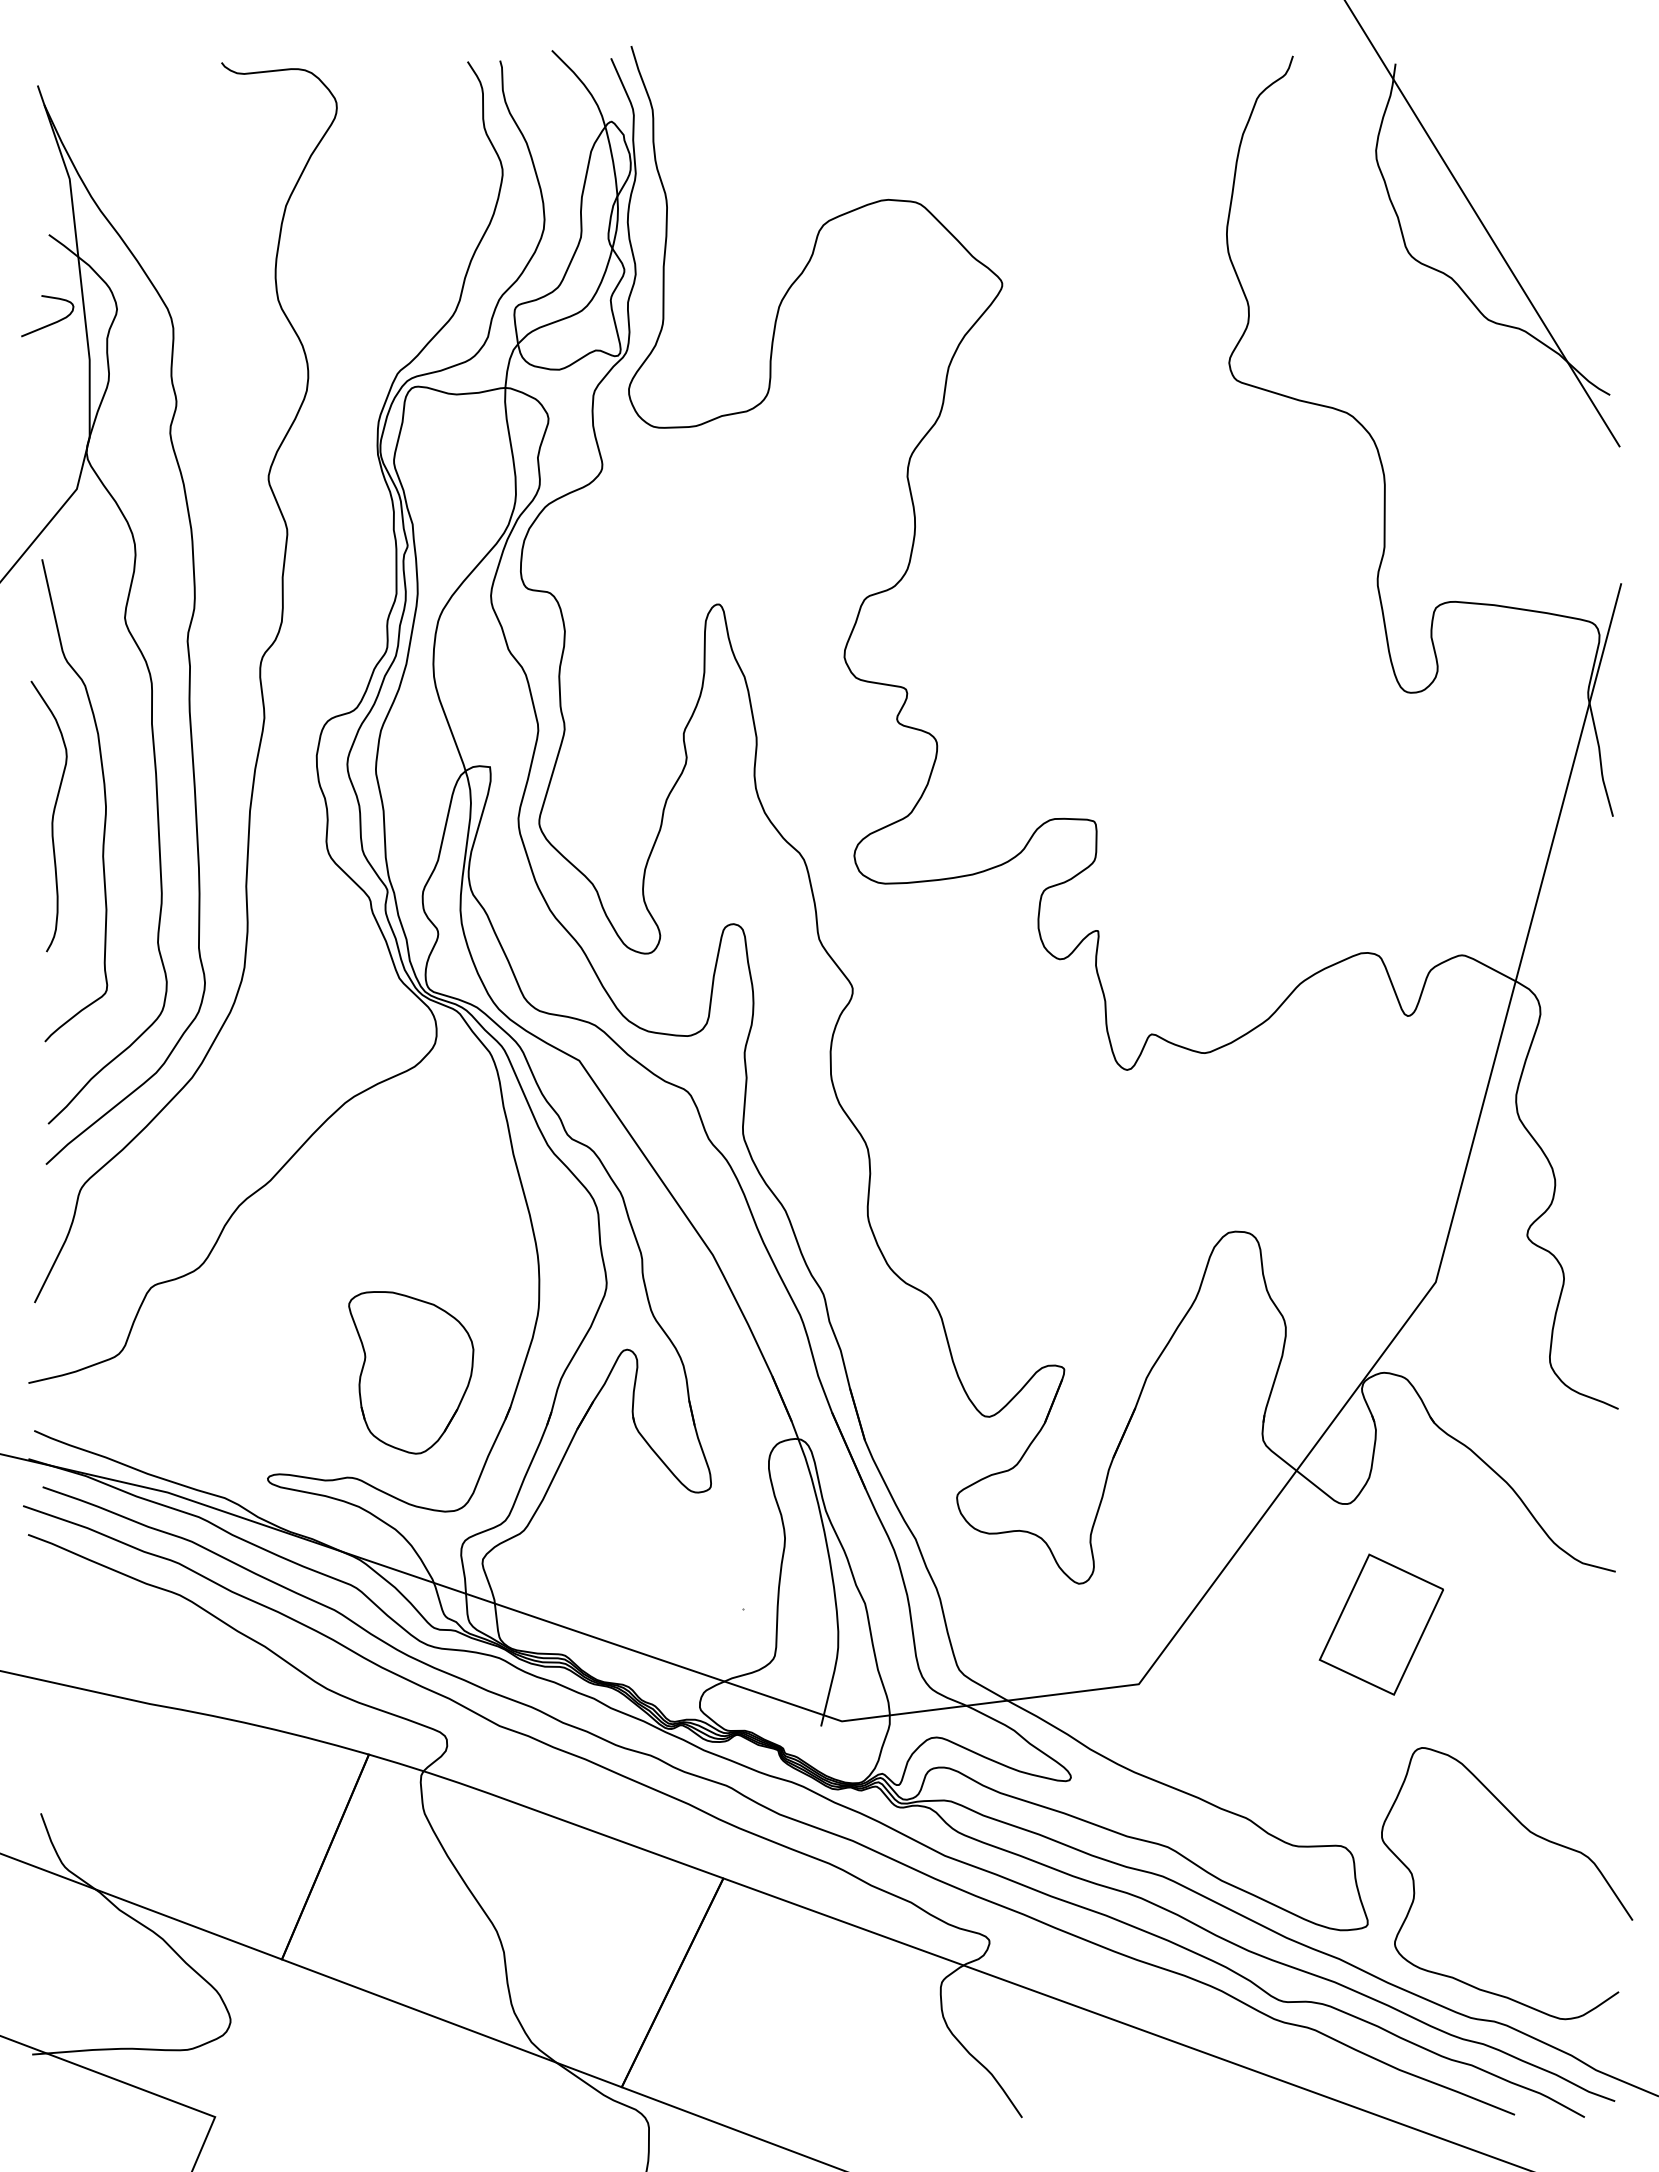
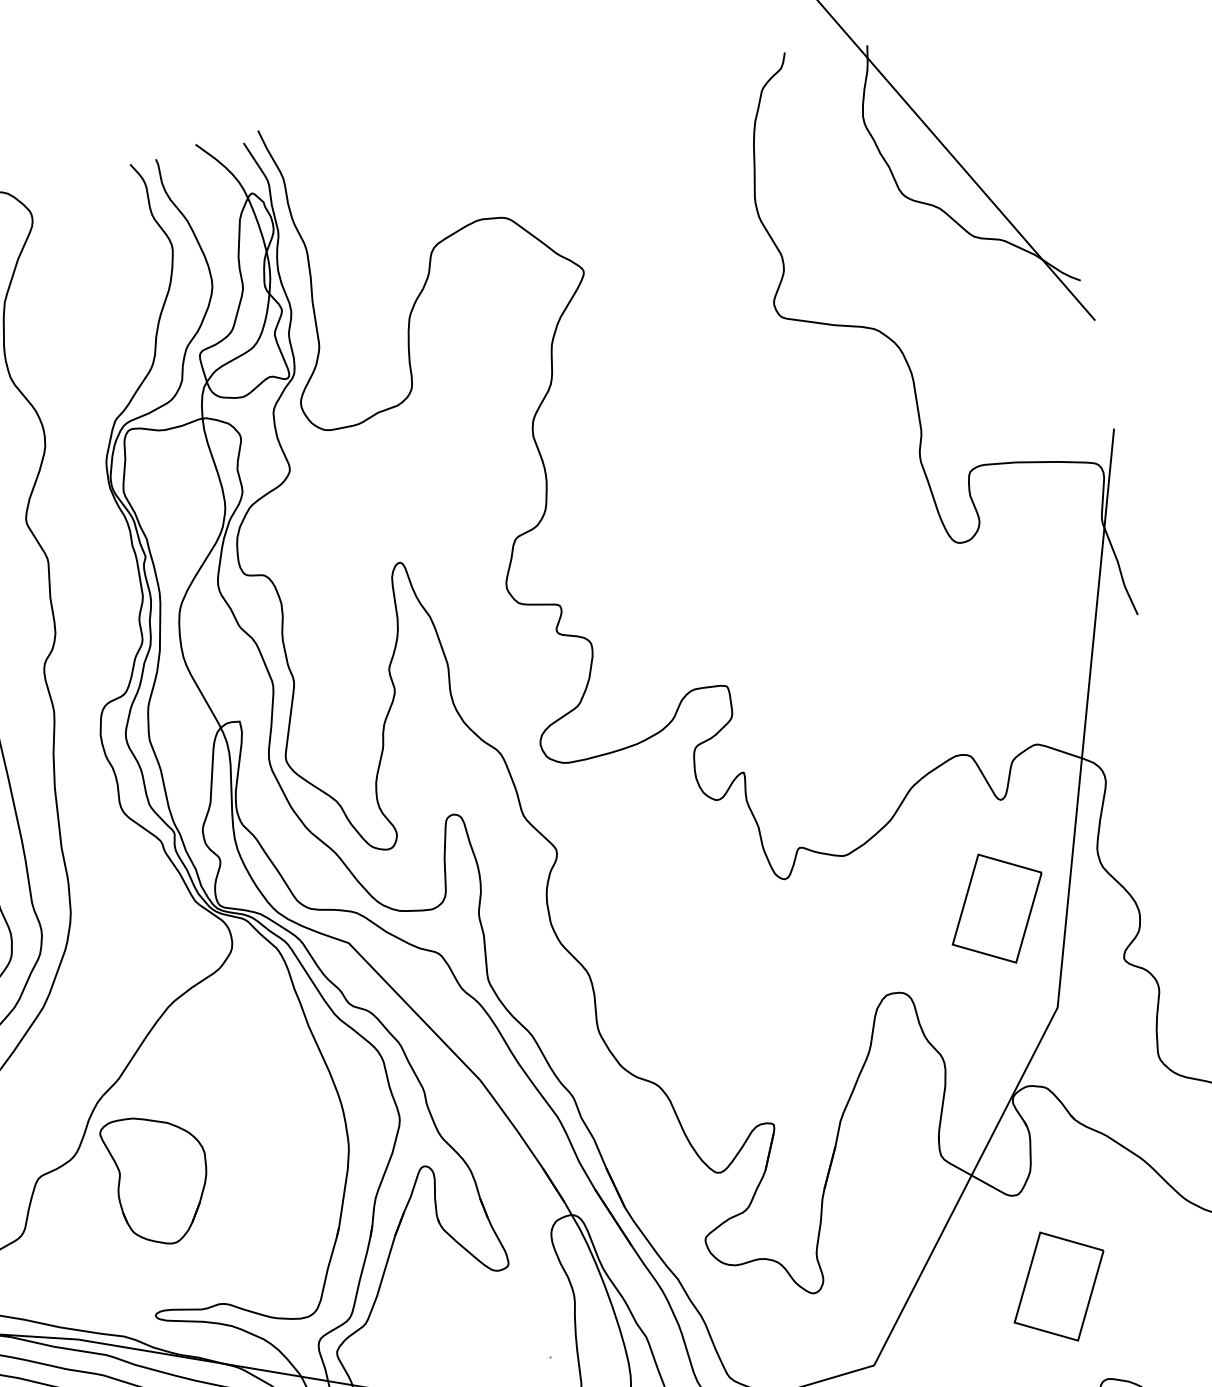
part: (1380, 1148) -> (996, 908), added
part: (411, 1372) -> (158, 1179), moved

